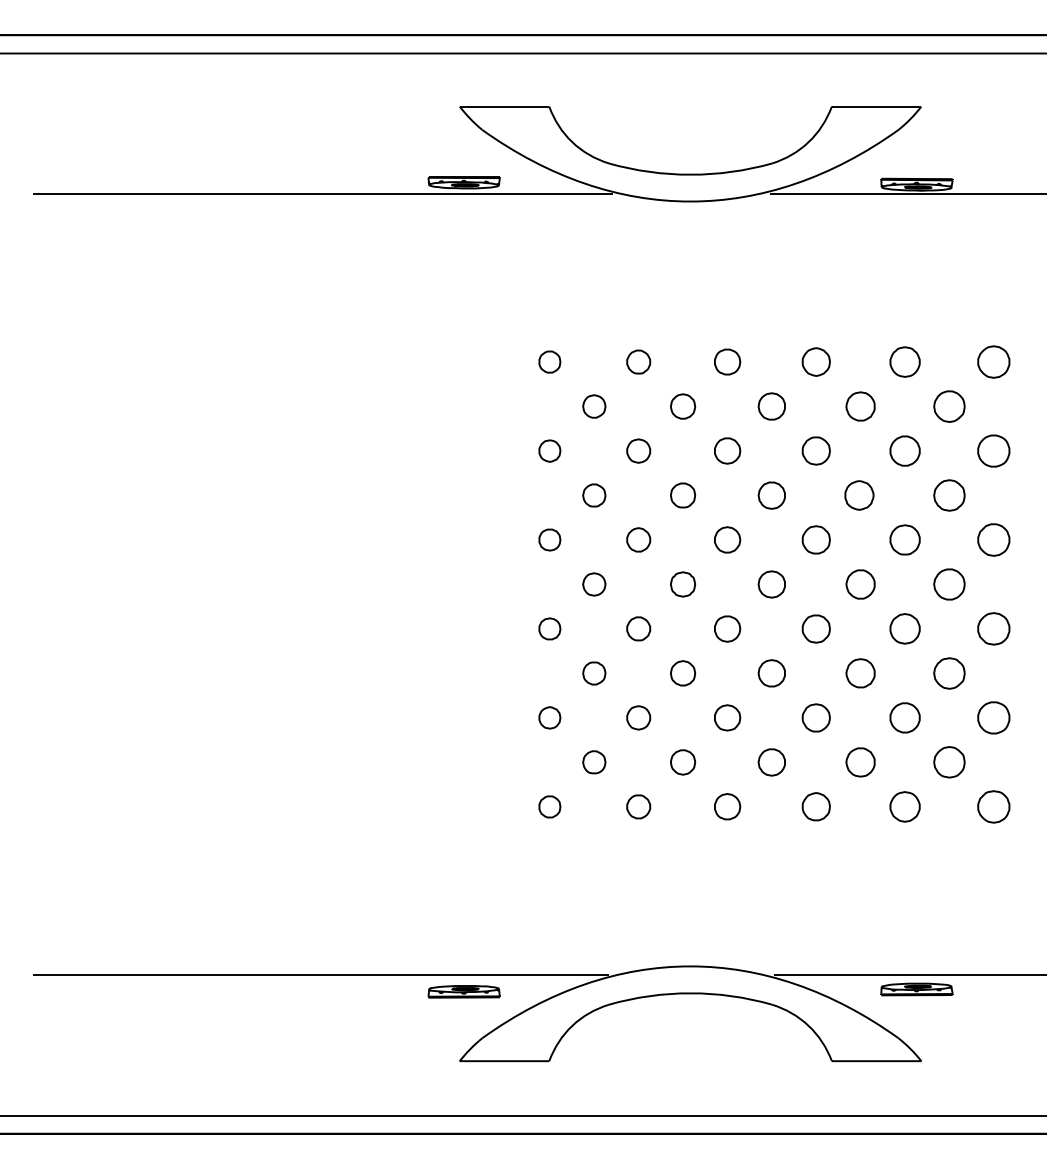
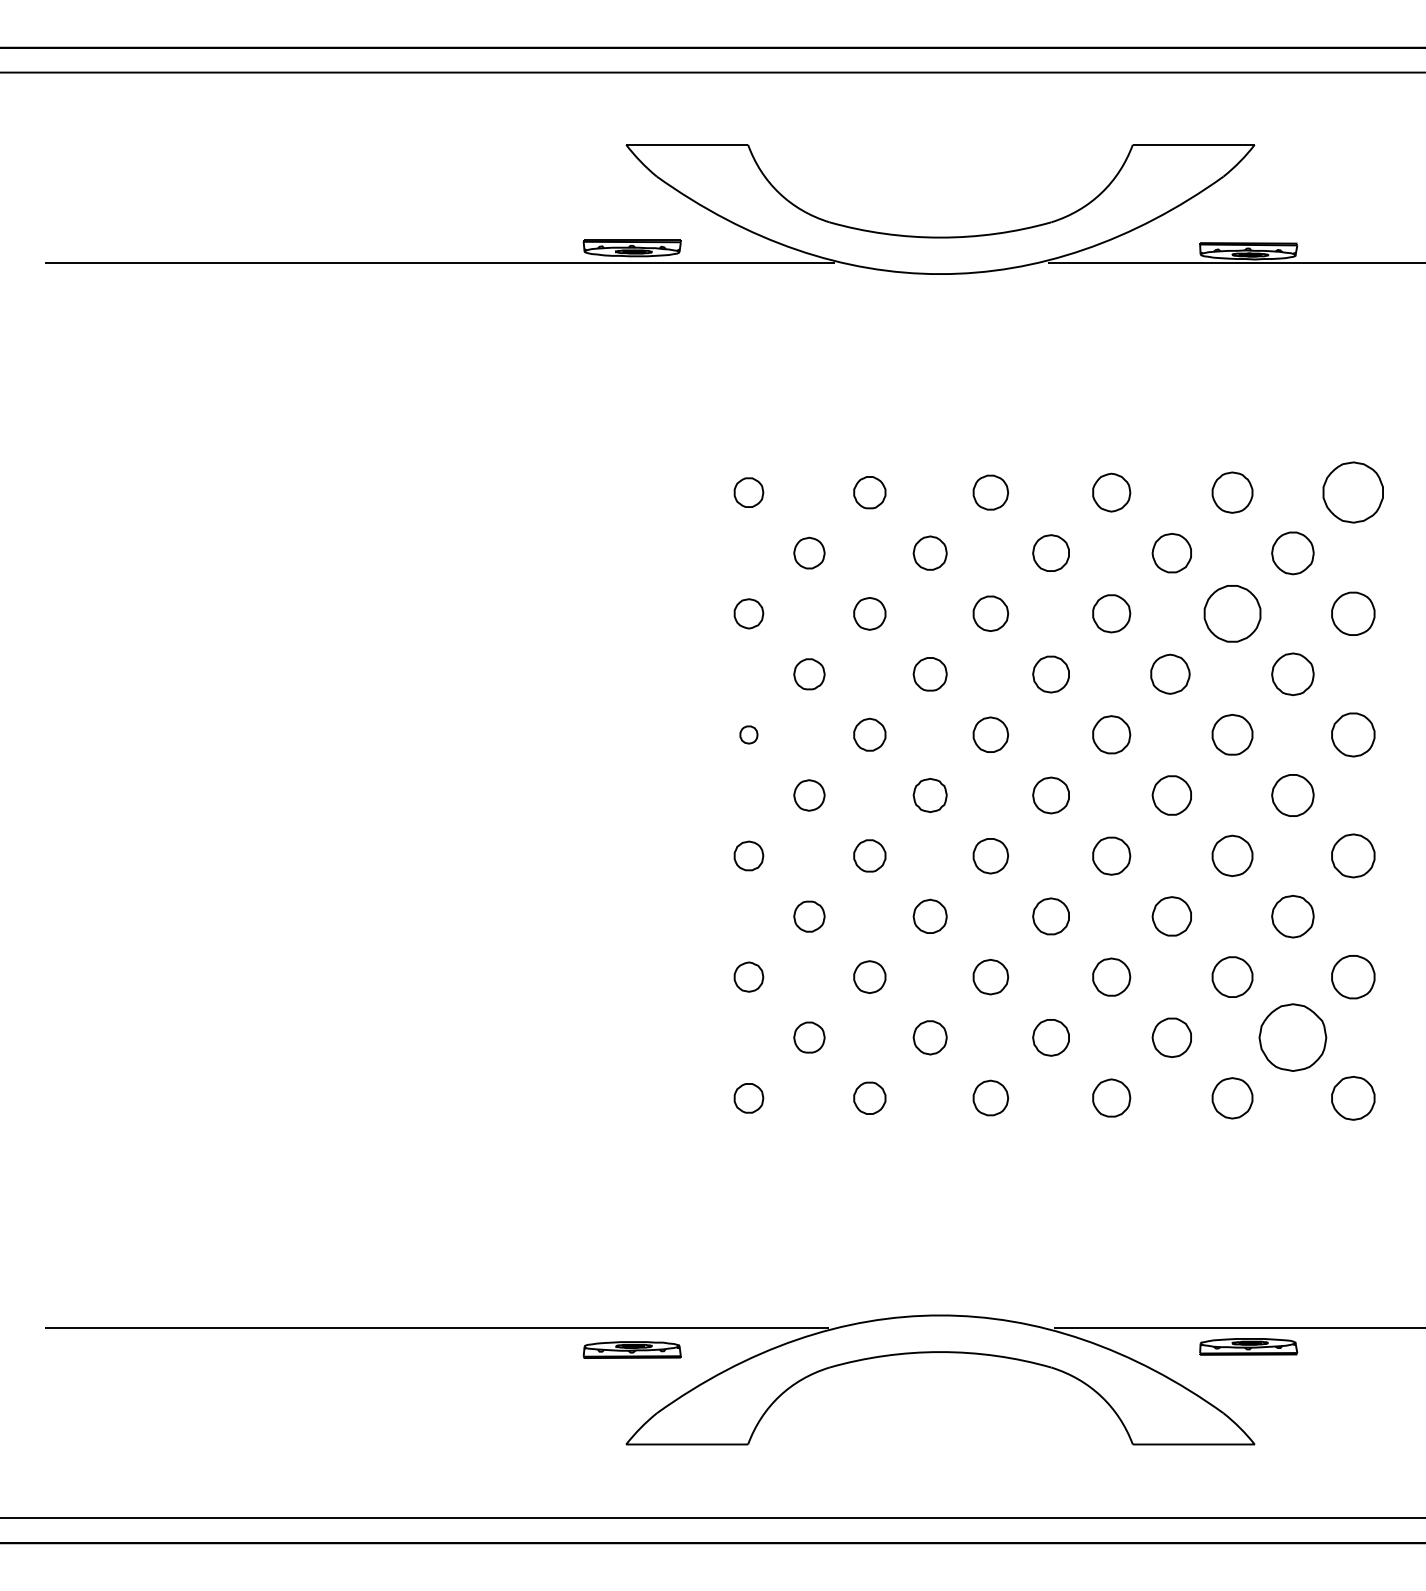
part: (993, 361) -> (1353, 492), size x1.4
part: (905, 450) -> (1232, 613), size x1.4
part: (549, 539) -> (748, 734), size x0.6
part: (949, 762) -> (1292, 1037), size x1.6

